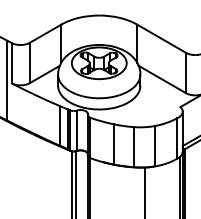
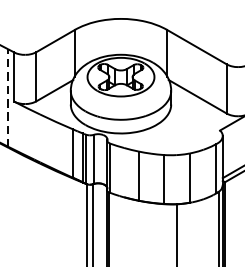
line: (7, 80) -> (9, 98), solid -> dashed

